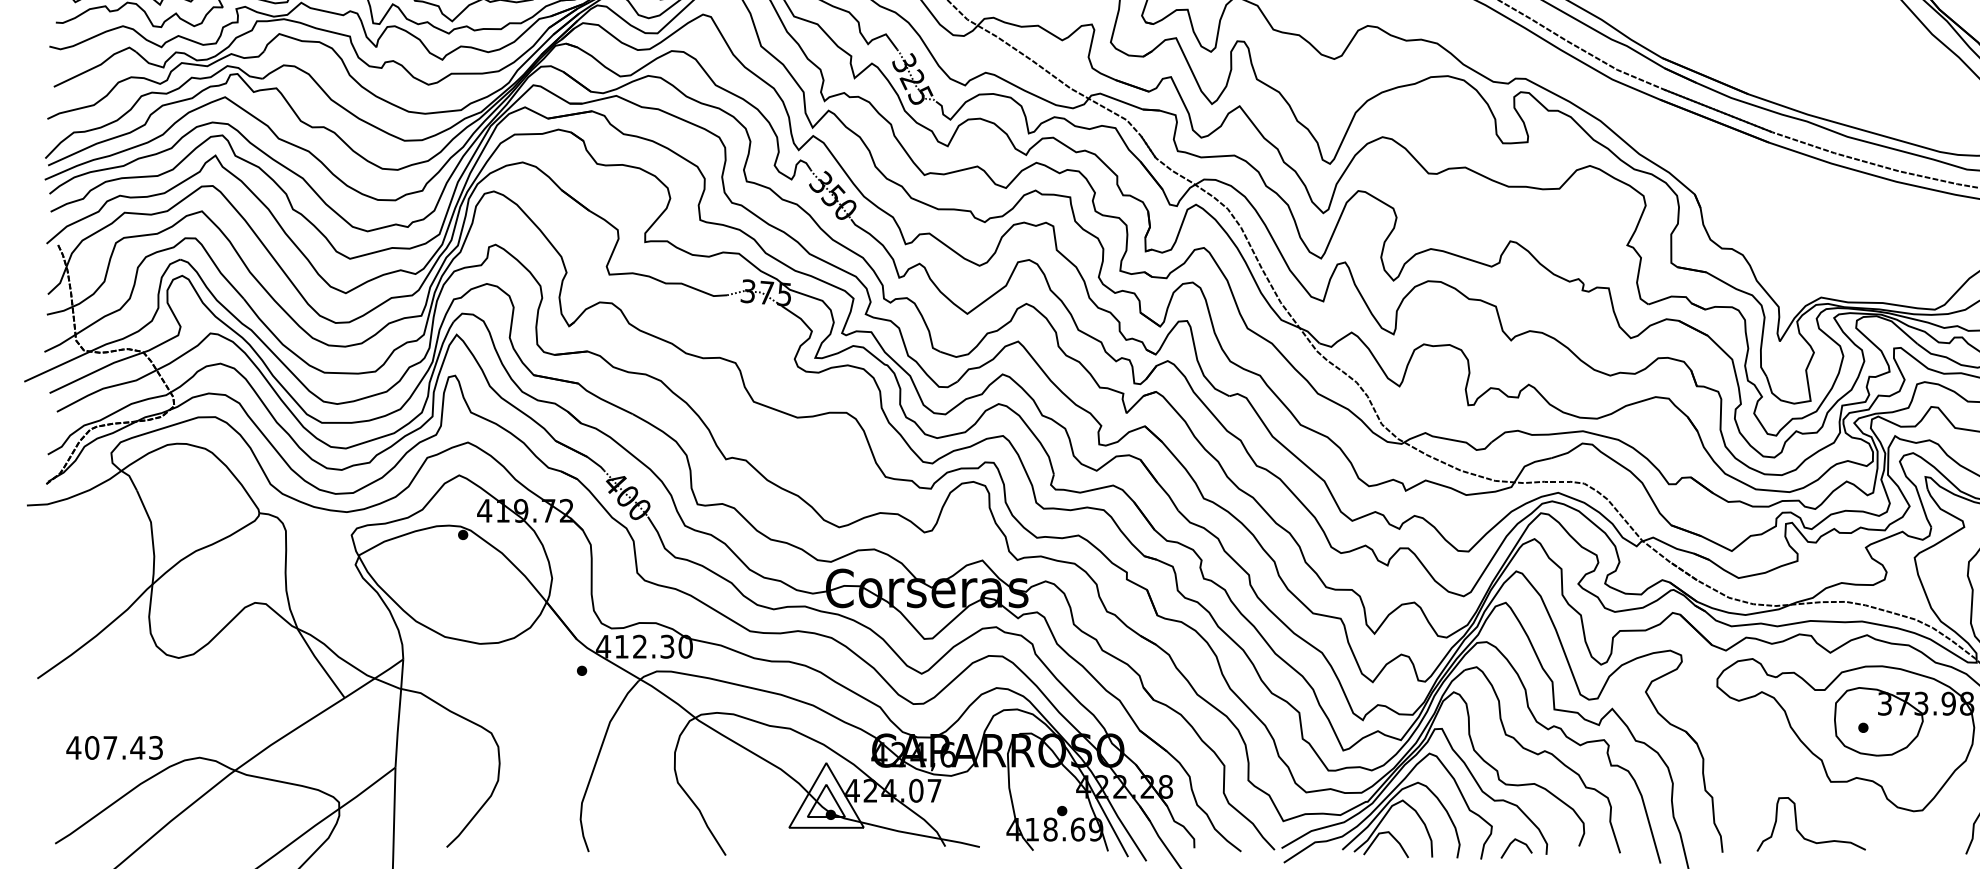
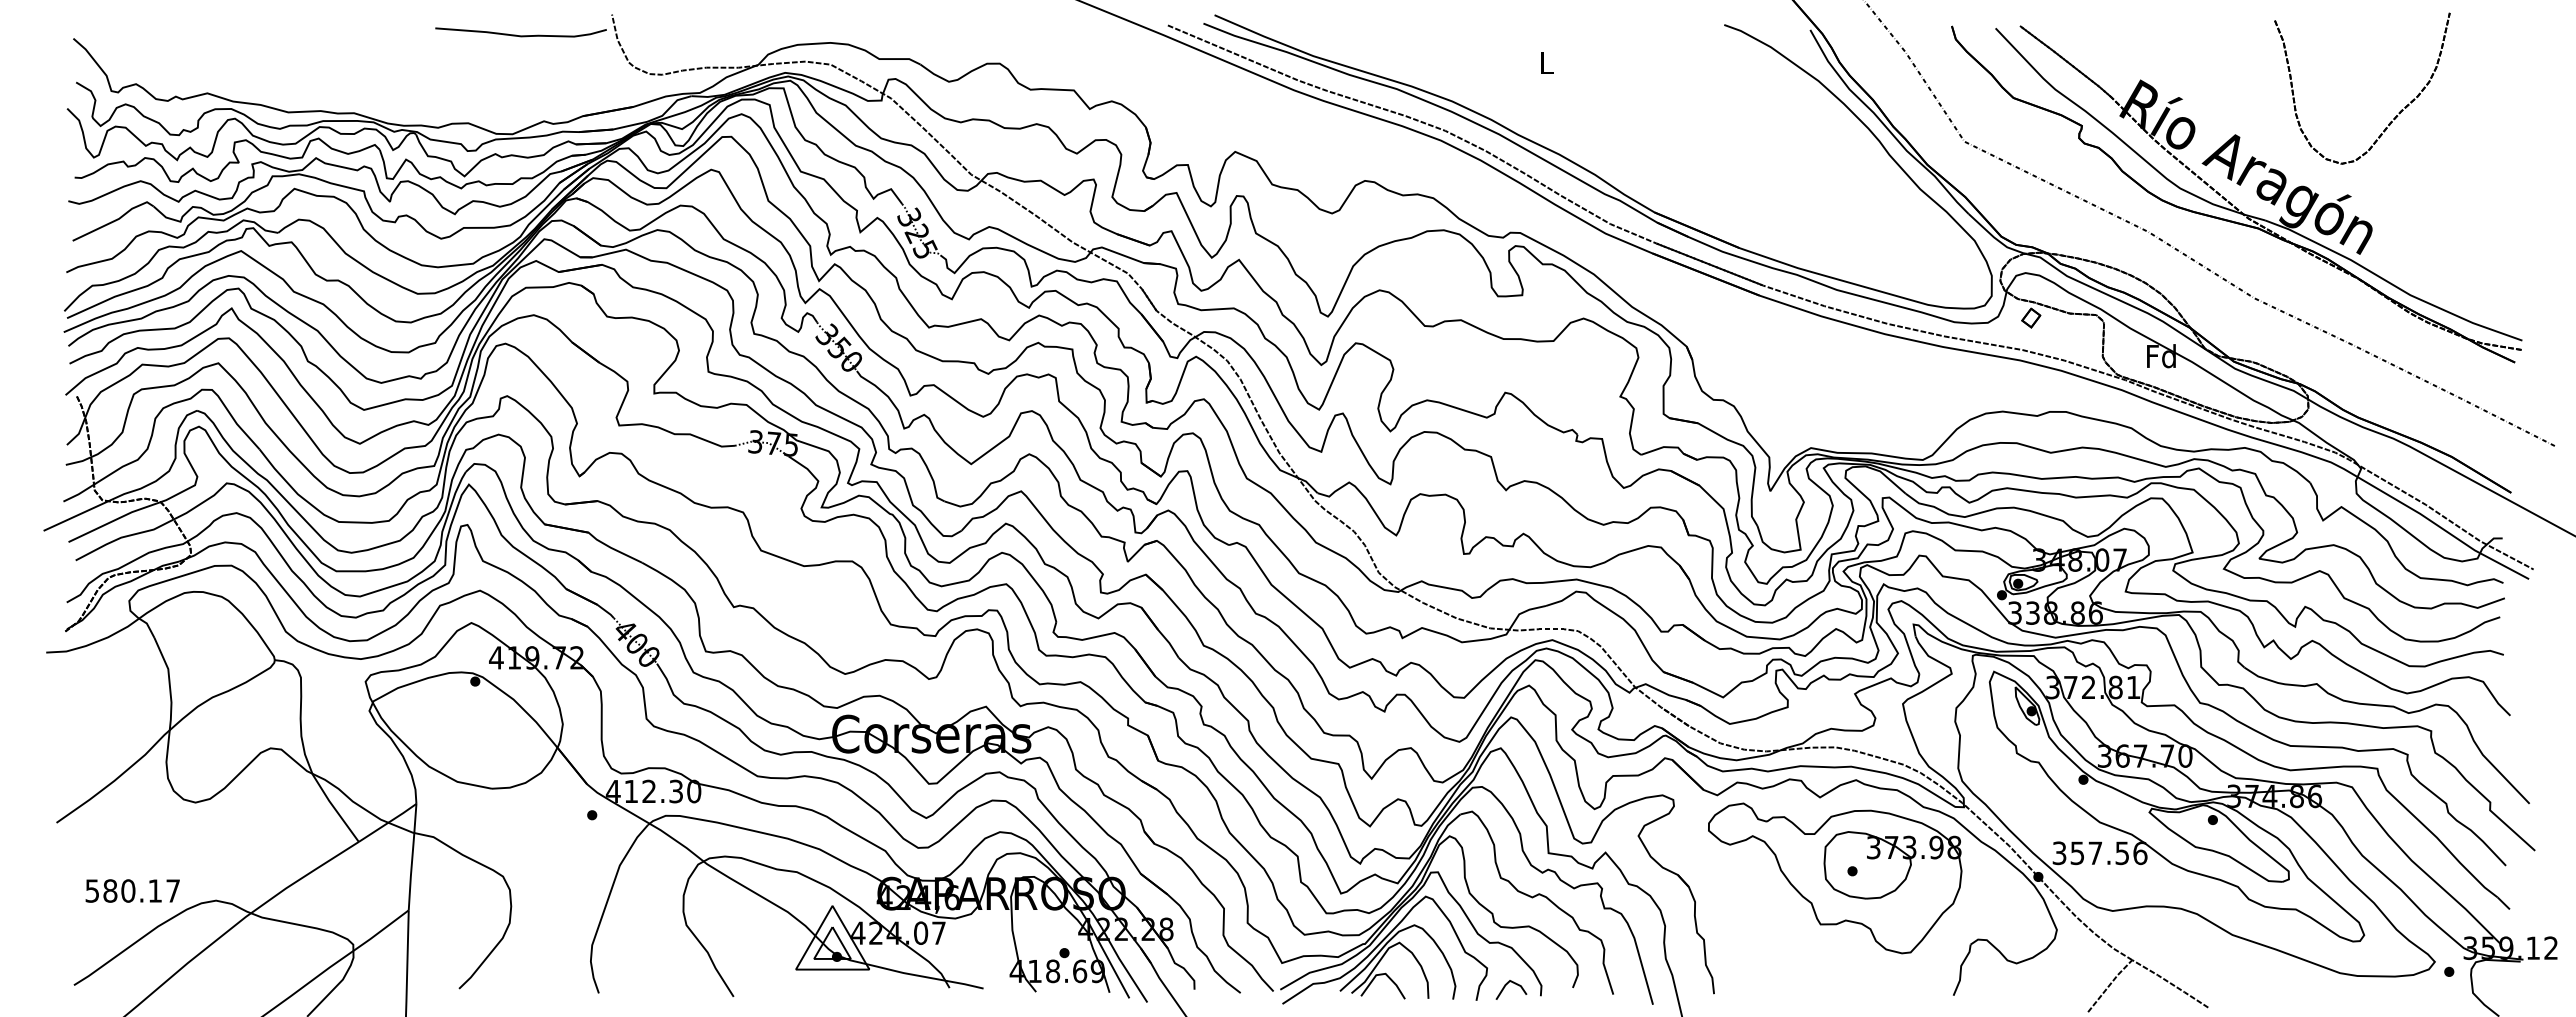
text: (114, 747) -> (132, 890), 407.43 -> 580.17
curve: (1799, 830) -> (1789, 972), removed

